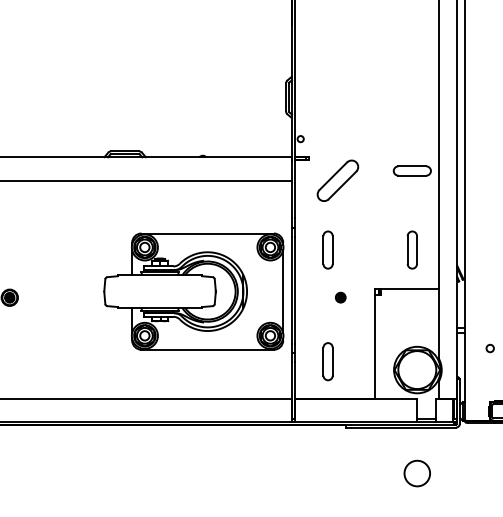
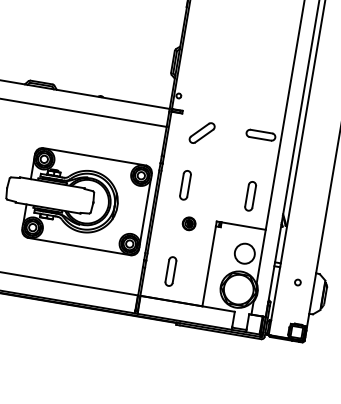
part: (337, 180) -> (201, 132), size x0.71
part: (340, 297) -> (188, 223), size x1.67
circle: (416, 473) -> (244, 253), moved

